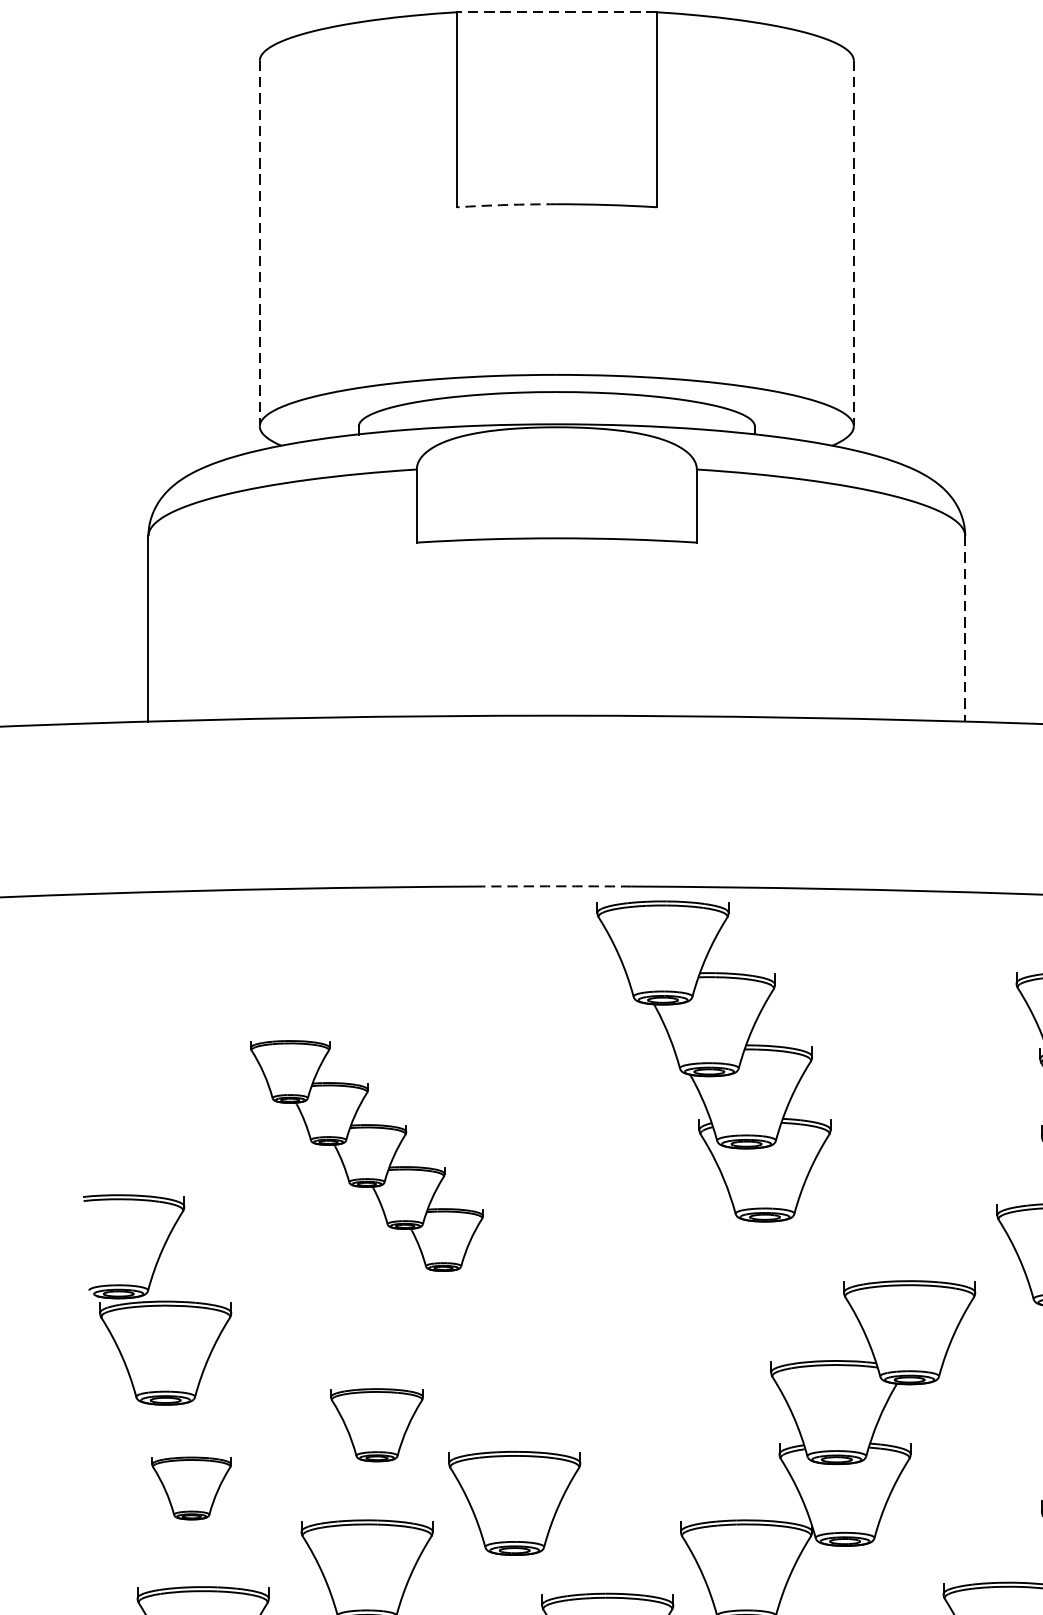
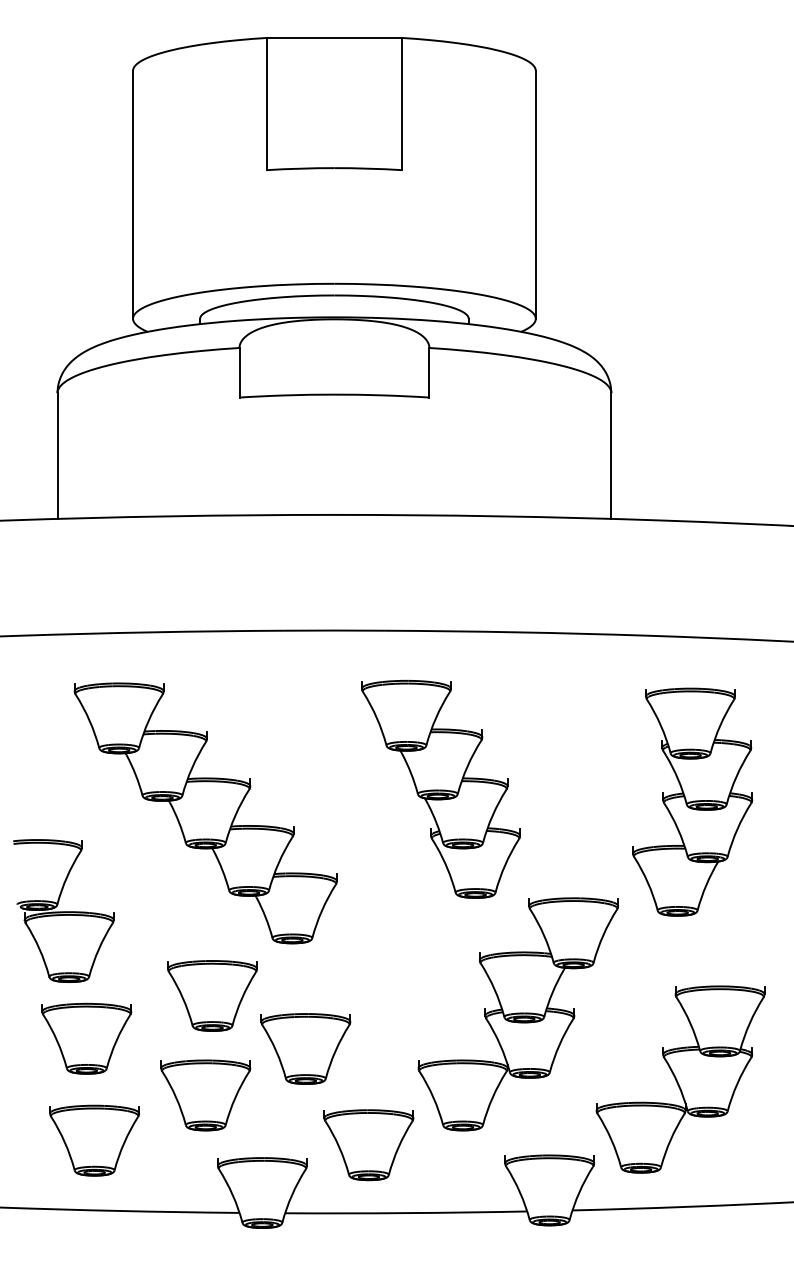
line: (556, 11) -> (334, 37), dashed -> solid
arc: (506, 204) -> (300, 168), dashed -> solid
line: (260, 243) -> (133, 194), dashed -> solid
line: (853, 243) -> (535, 194), dashed -> solid
line: (965, 629) -> (611, 456), dashed -> solid
arc: (556, 886) -> (334, 630), dashed -> solid
part: (713, 1061) -> (440, 789), moved
part: (366, 1156) -> (205, 813), size x1.67
part: (376, 1424) -> (212, 995), size x1.43
part: (191, 1487) -> (86, 1038), size x1.67

